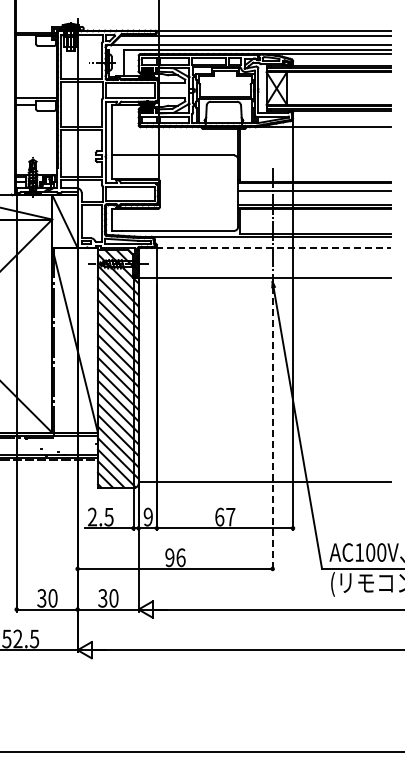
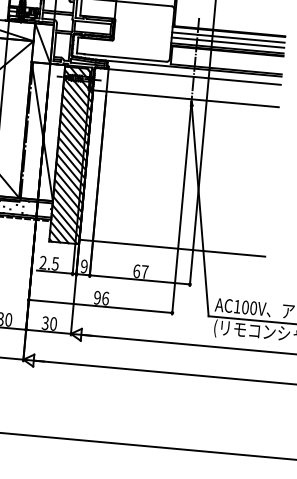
line: (314, 197) -> (227, 42), added
line: (273, 248) -> (194, 77), dashed -> solid
line: (272, 429) -> (181, 210), dashed -> solid

